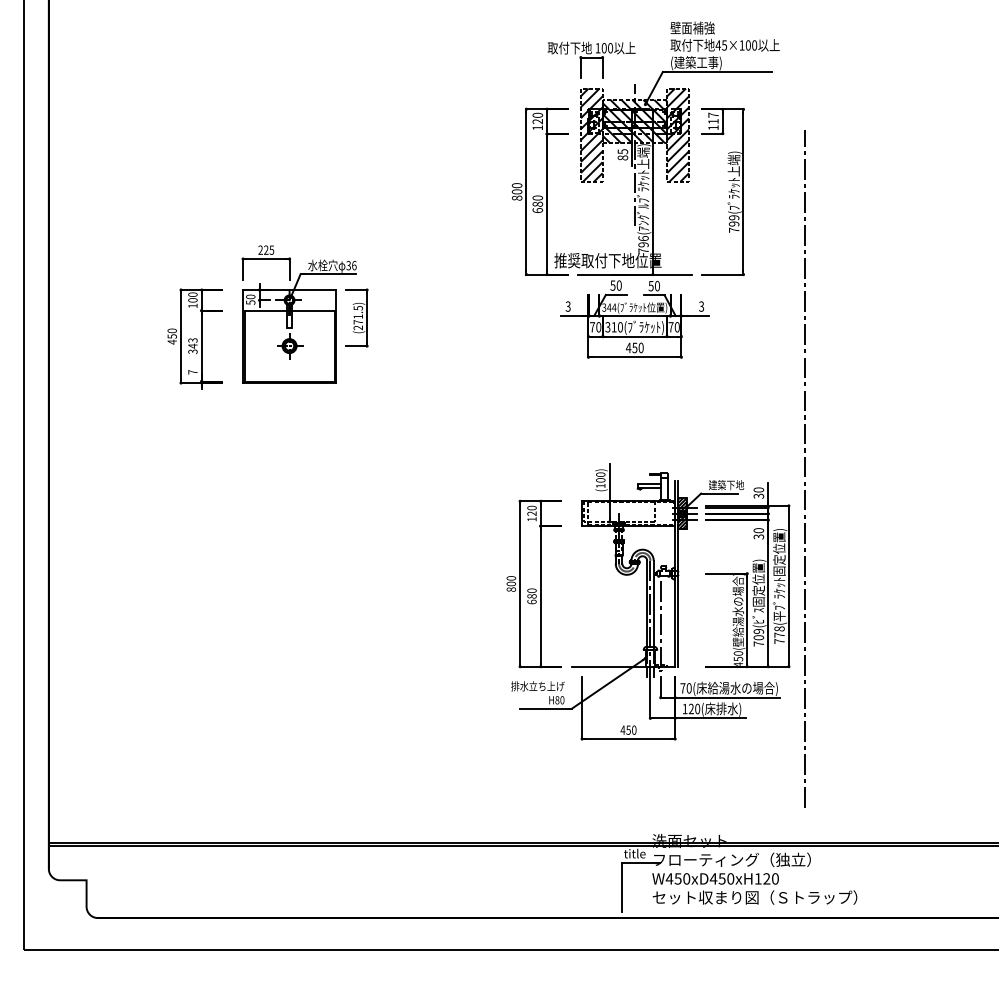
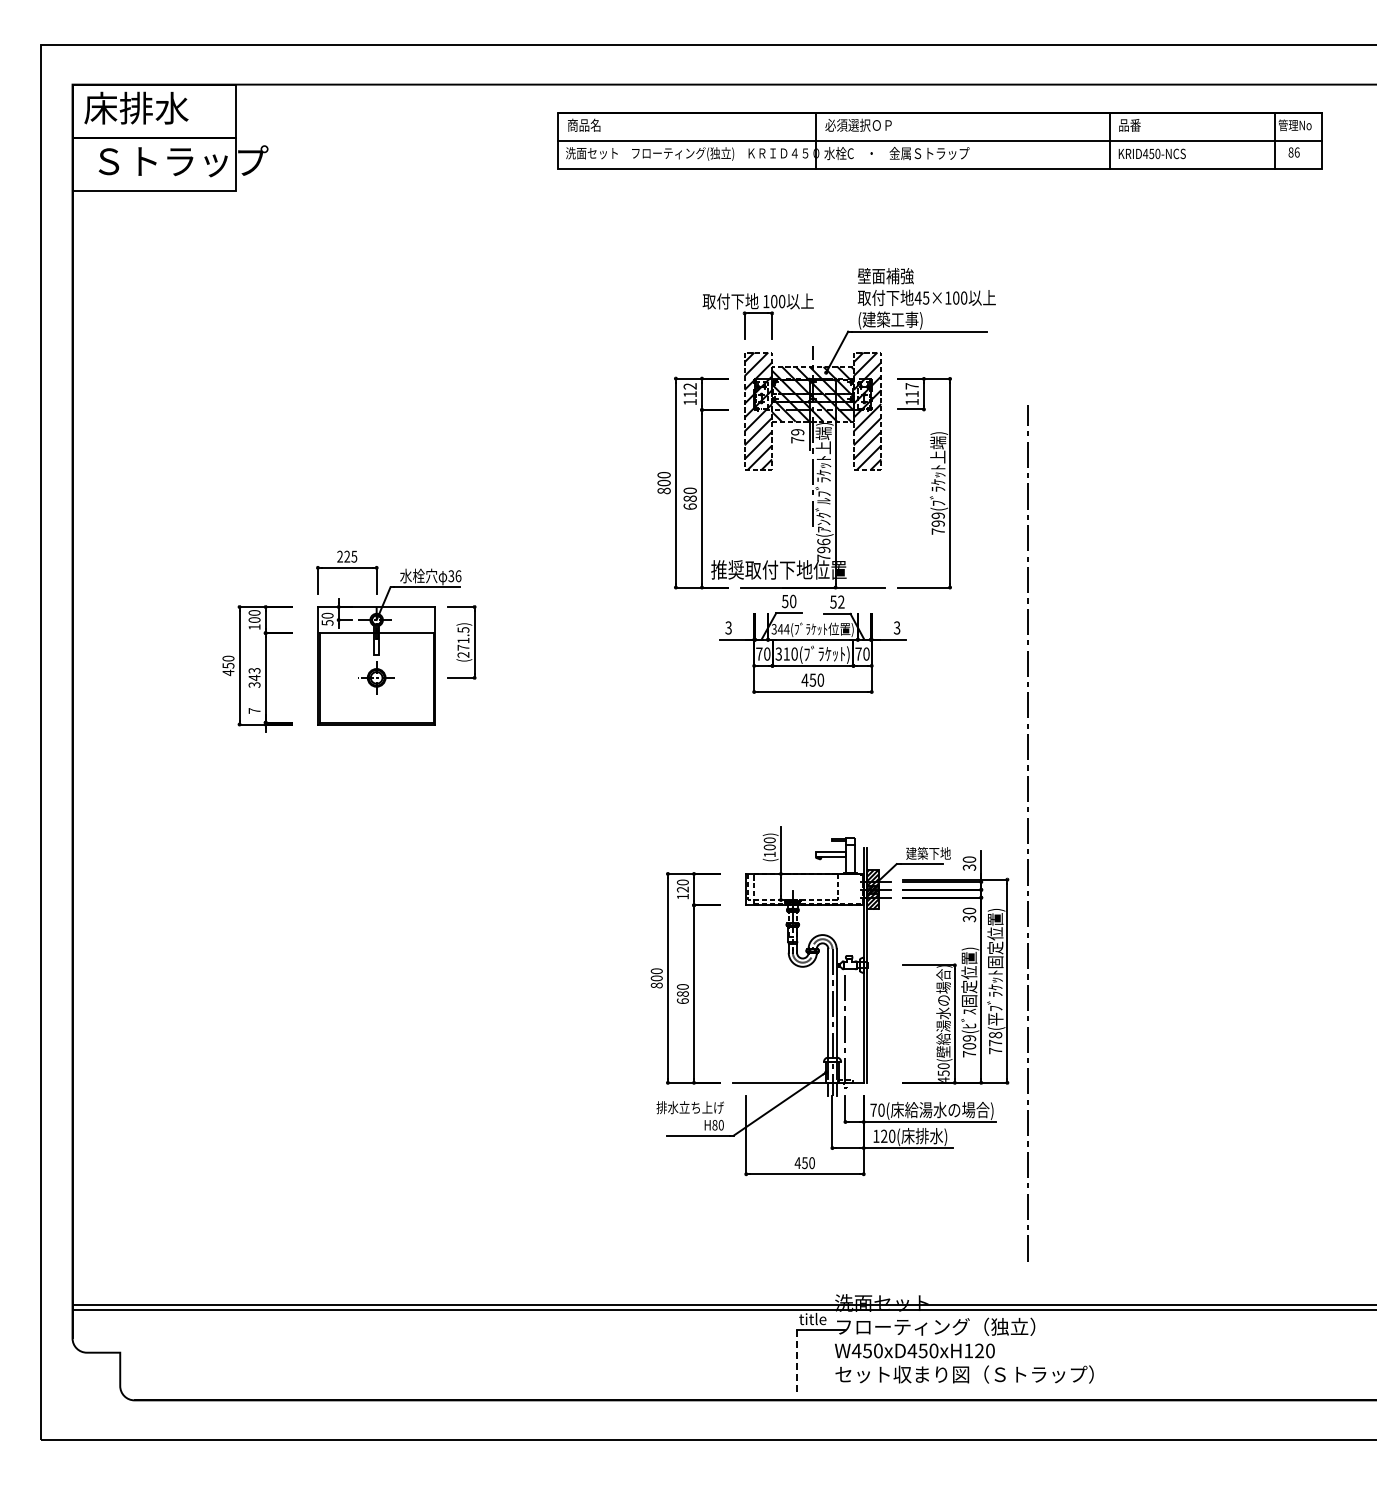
text: (537, 118) -> (689, 390), 120 -> 112
text: (622, 155) -> (797, 436), 85 -> 79
text: (657, 285) -> (841, 601), 50 -> 52
line: (622, 887) -> (797, 1361), solid -> dashed

